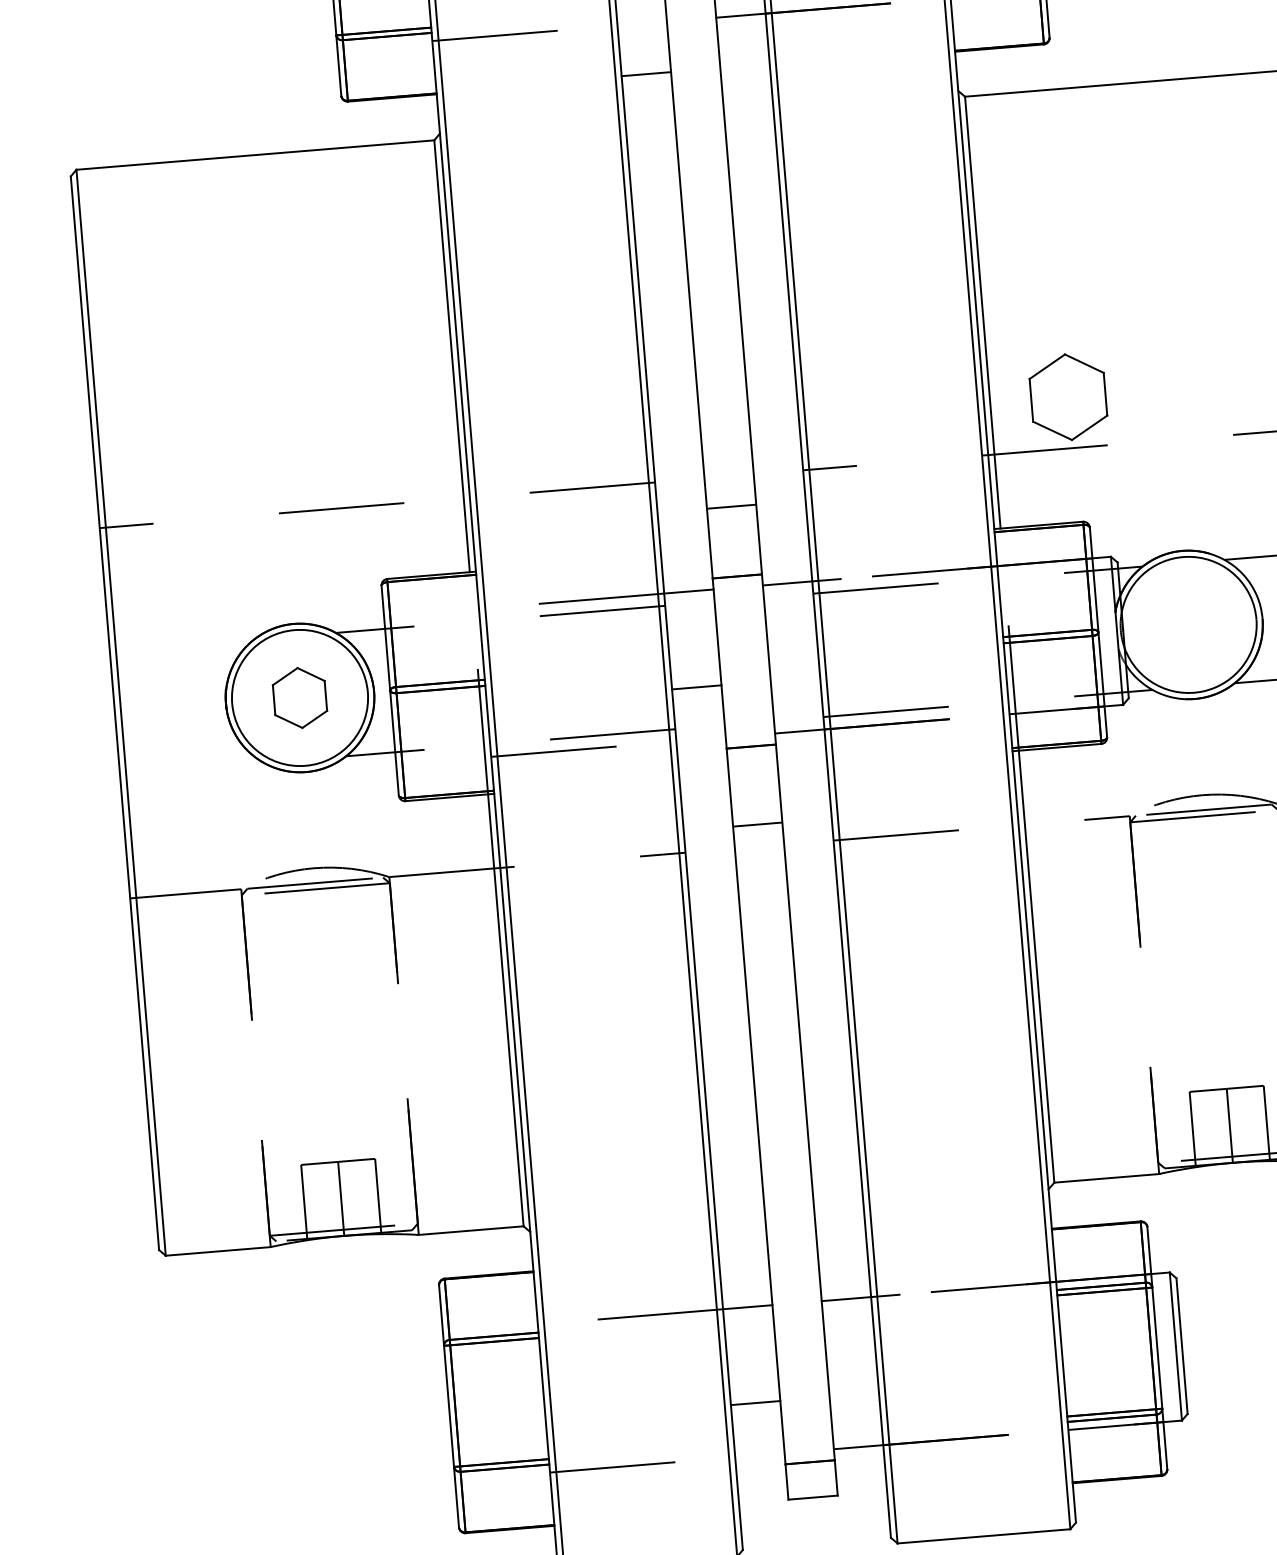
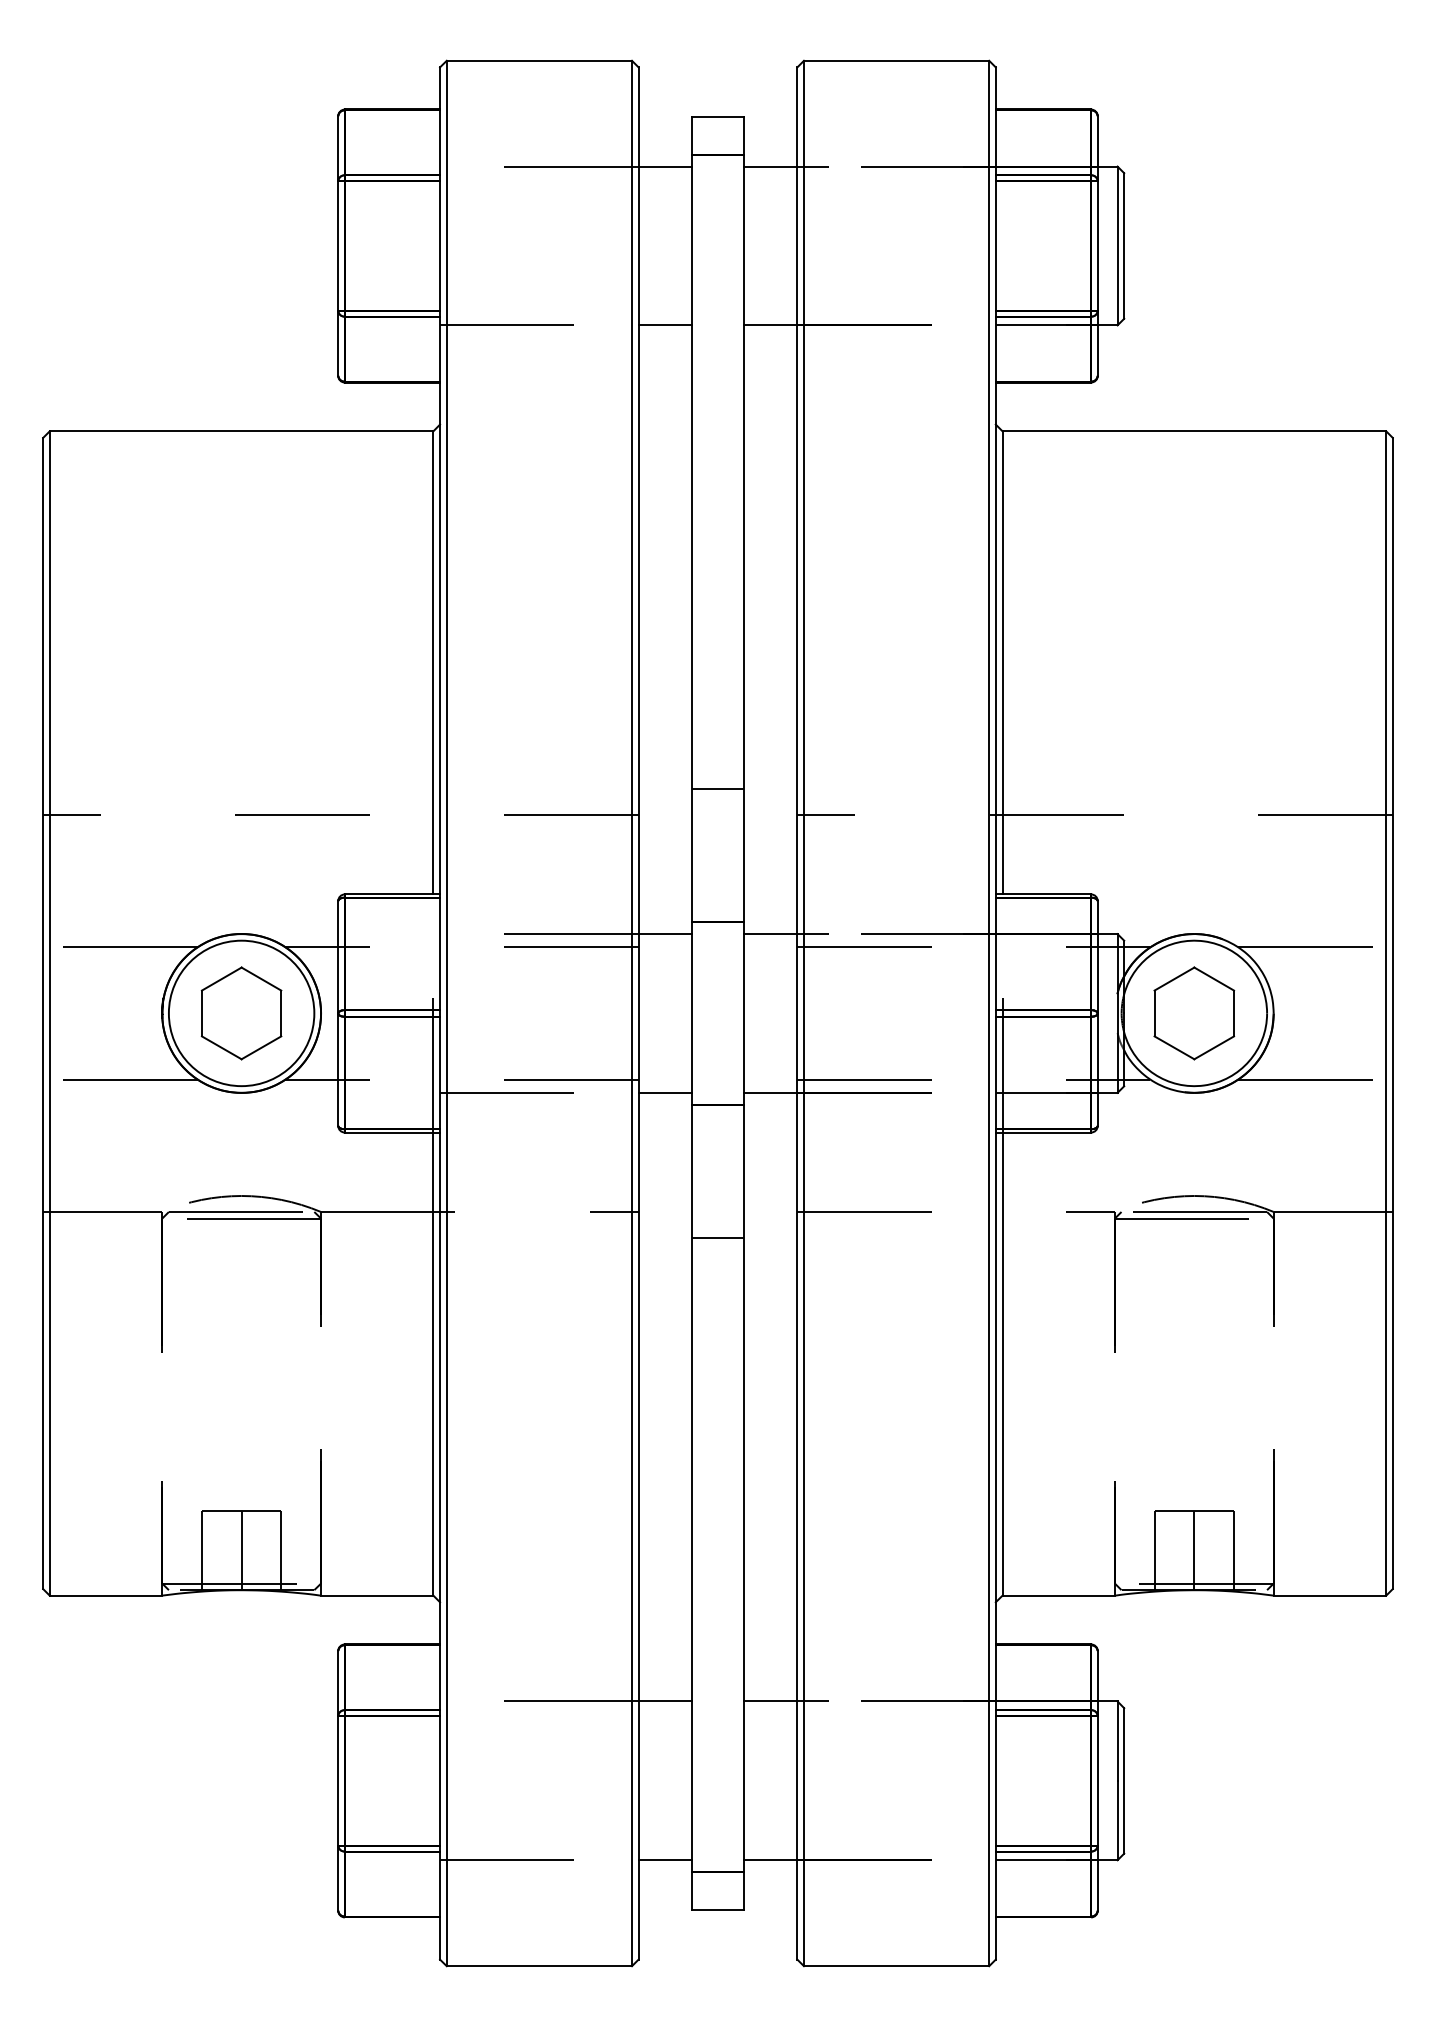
line: (645, 74) -> (664, 325), moved
part: (1068, 397) -> (1194, 1013), moved
line: (731, 506) -> (717, 788), moved
line: (182, 645) -> (120, 947), added
line: (696, 687) -> (664, 1092), moved
part: (299, 698) -> (241, 1013), size x1.43
line: (192, 768) -> (120, 1079), added
line: (757, 824) -> (717, 1238), moved
line: (755, 1403) -> (664, 1860), moved

